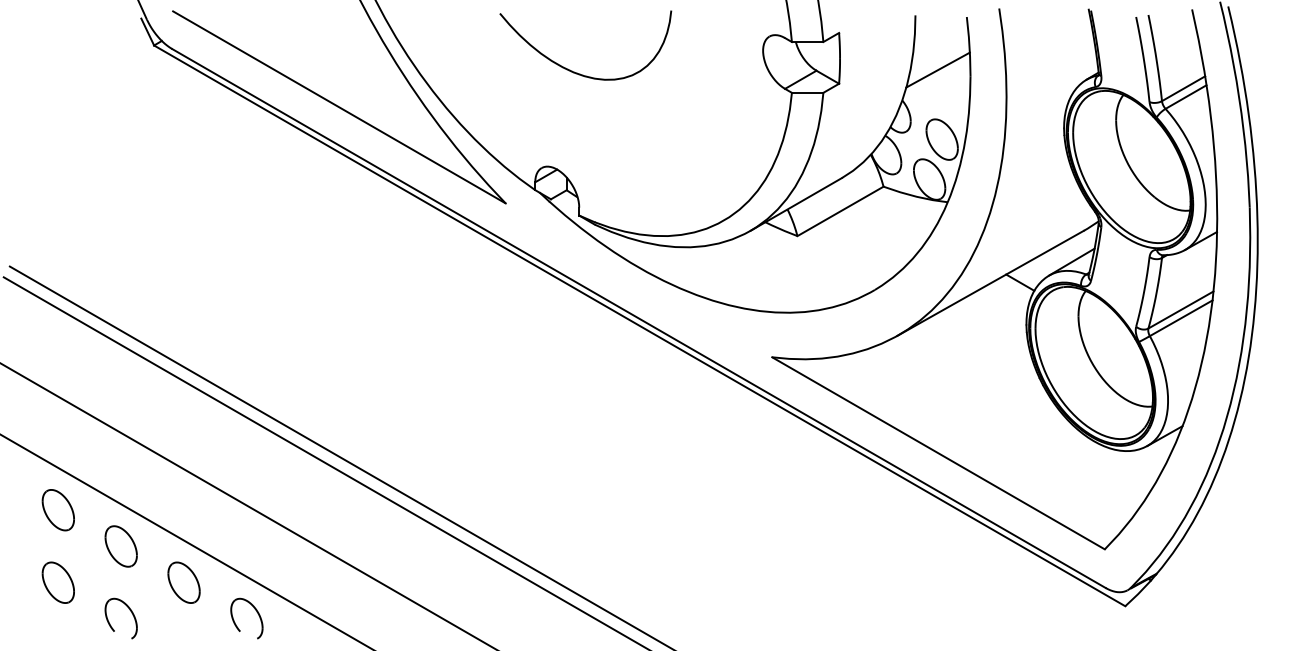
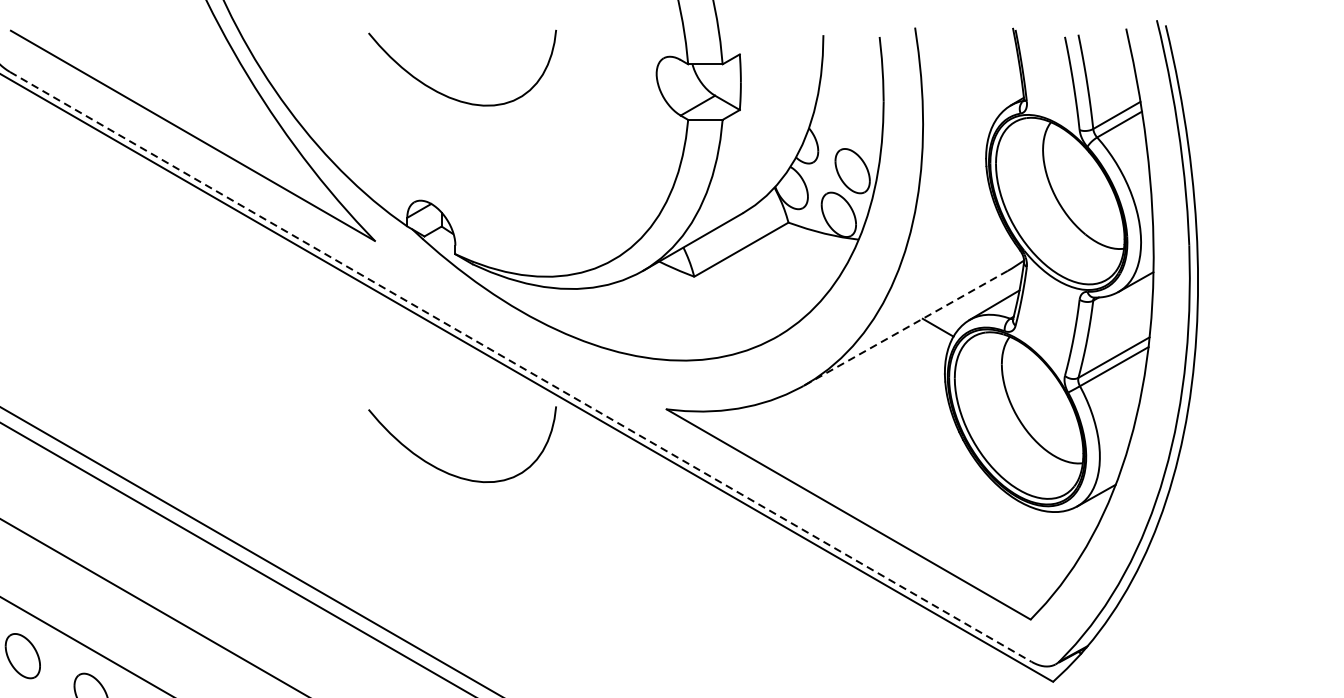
line: (937, 69) -> (847, 94), removed
line: (990, 283) -> (905, 328), solid -> dashed
line: (638, 318) -> (520, 366), solid -> dashed
curve: (577, 416) -> (453, 474), added

